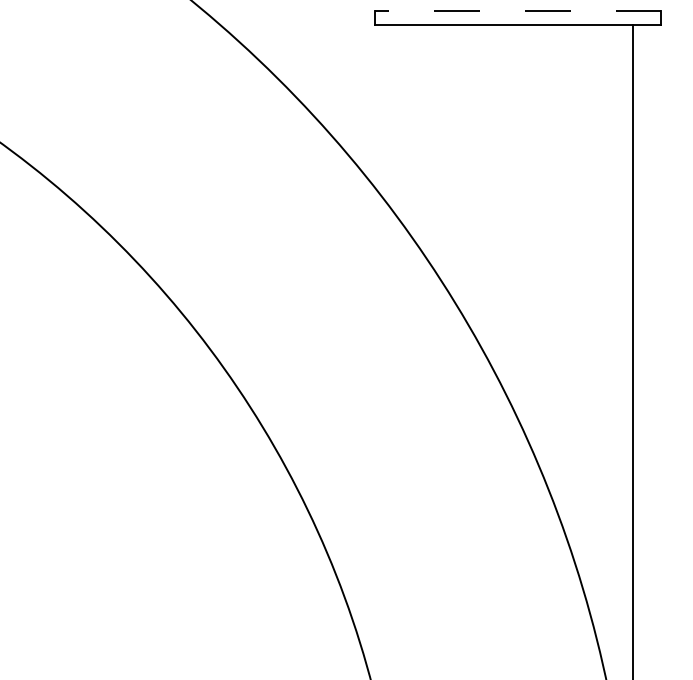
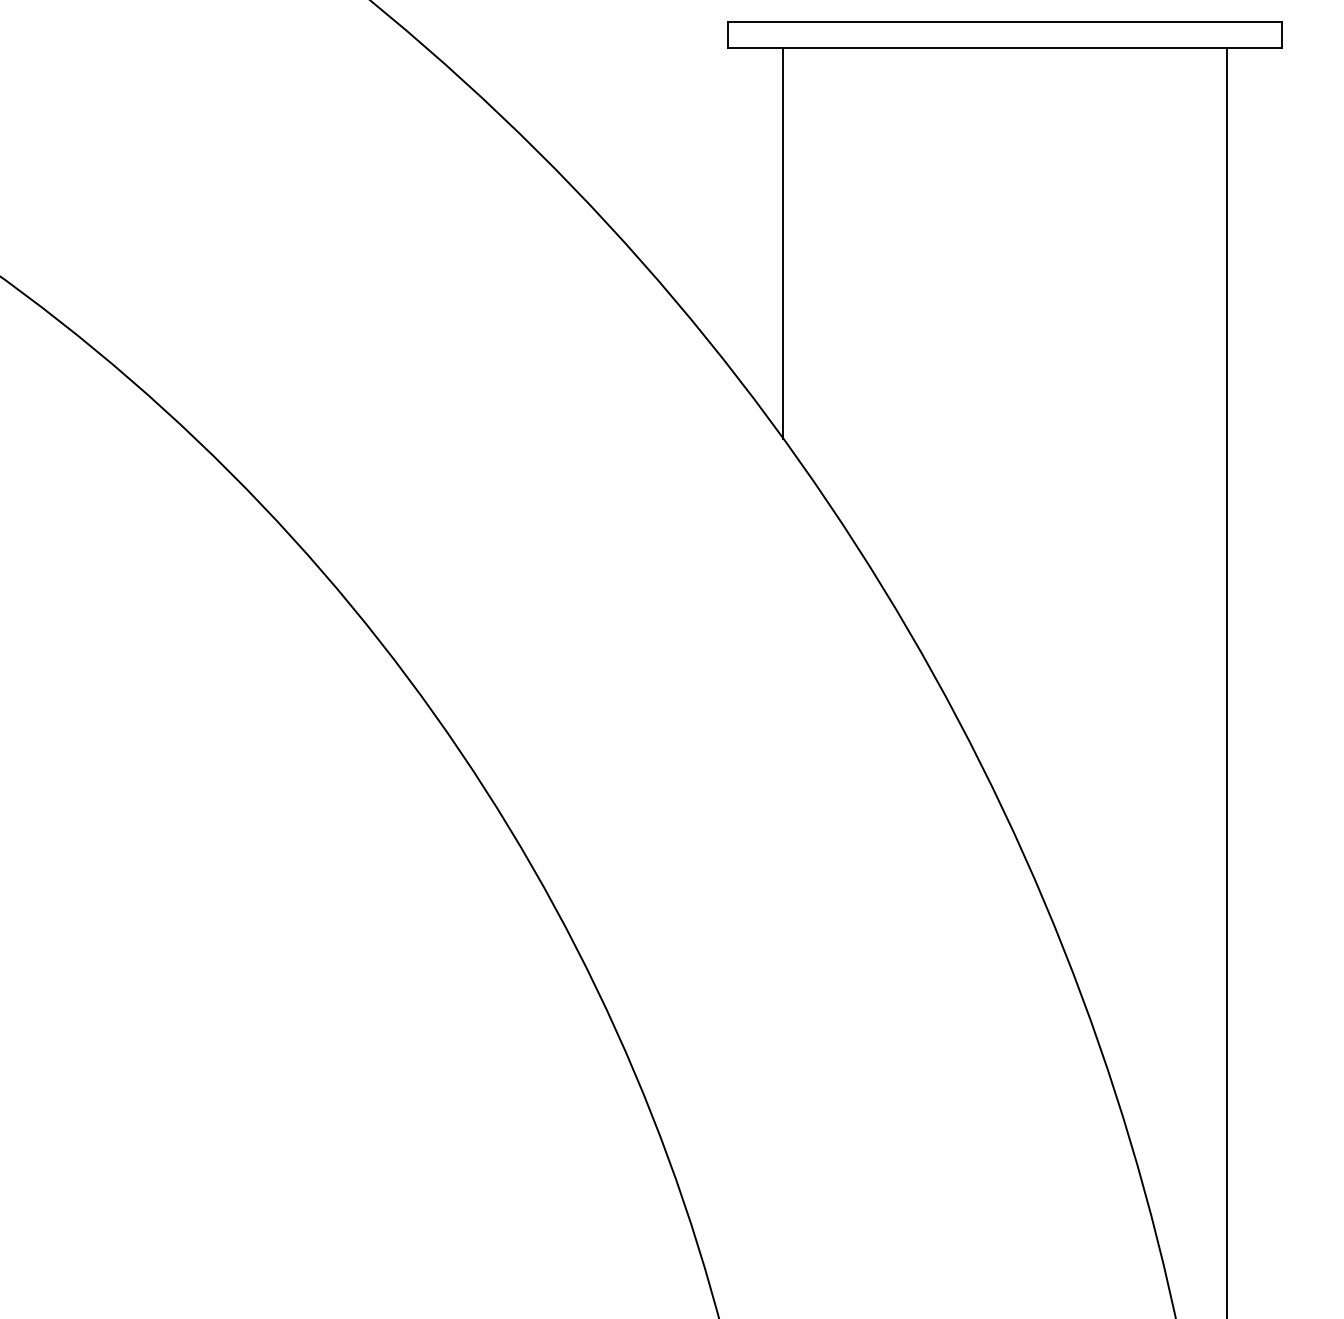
line: (518, 11) -> (1005, 22), dashed -> solid
line: (403, 125) -> (782, 243), added

